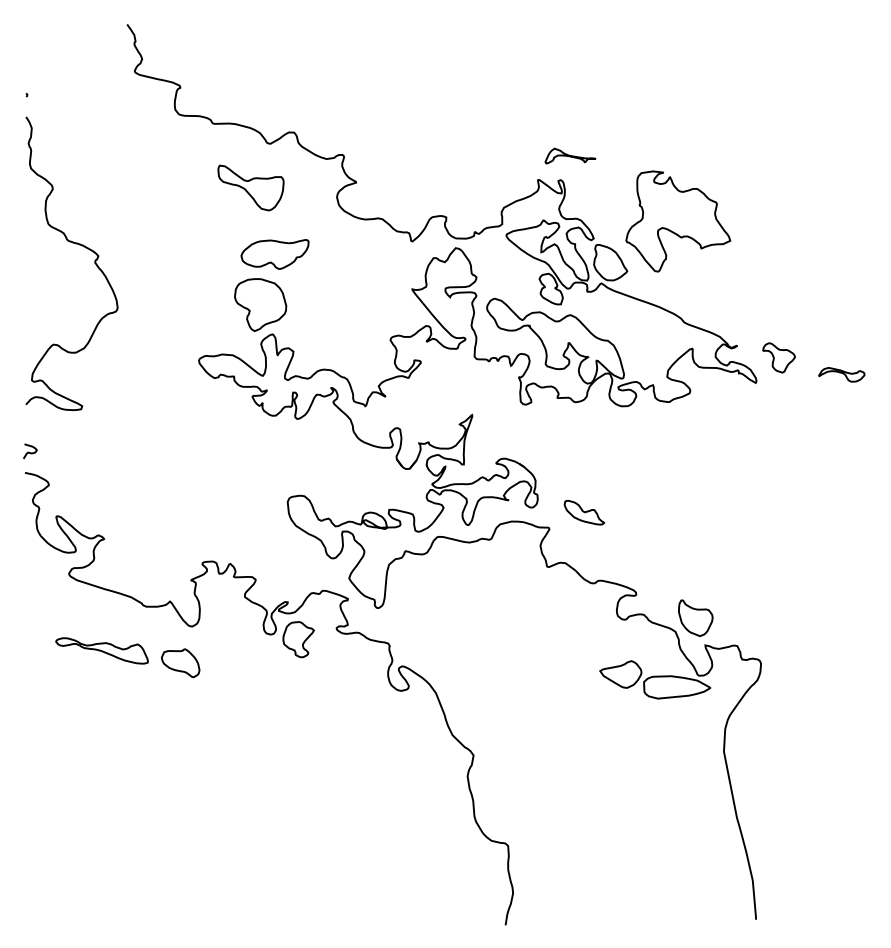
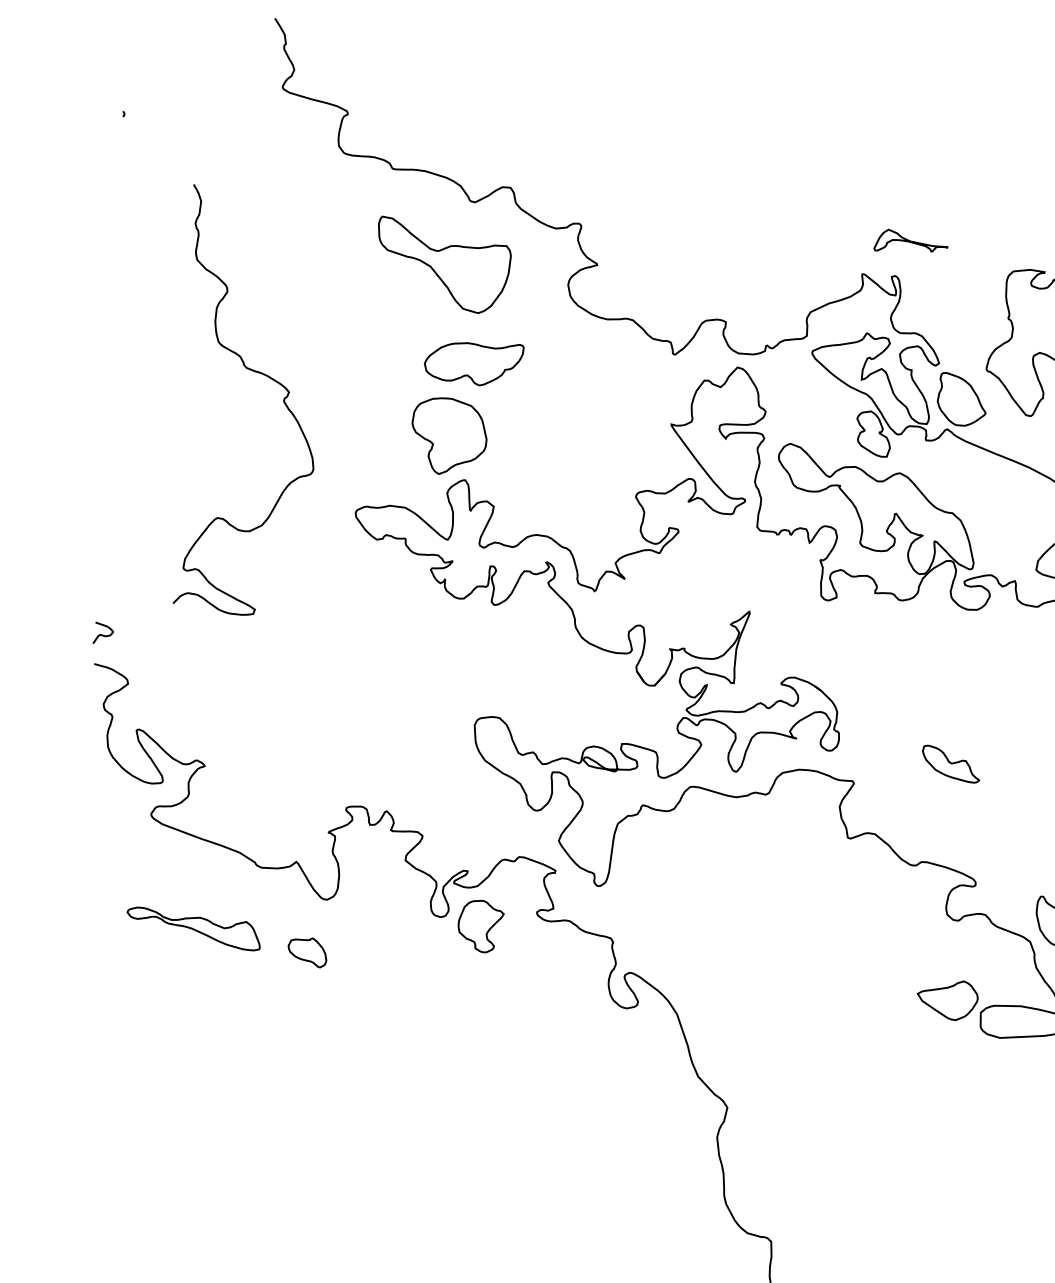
part: (250, 187) -> (442, 264), size x1.4
curve: (75, 244) -> (256, 373), moved
part: (584, 512) -> (951, 763), moved
part: (180, 663) -> (307, 952), size x0.7

